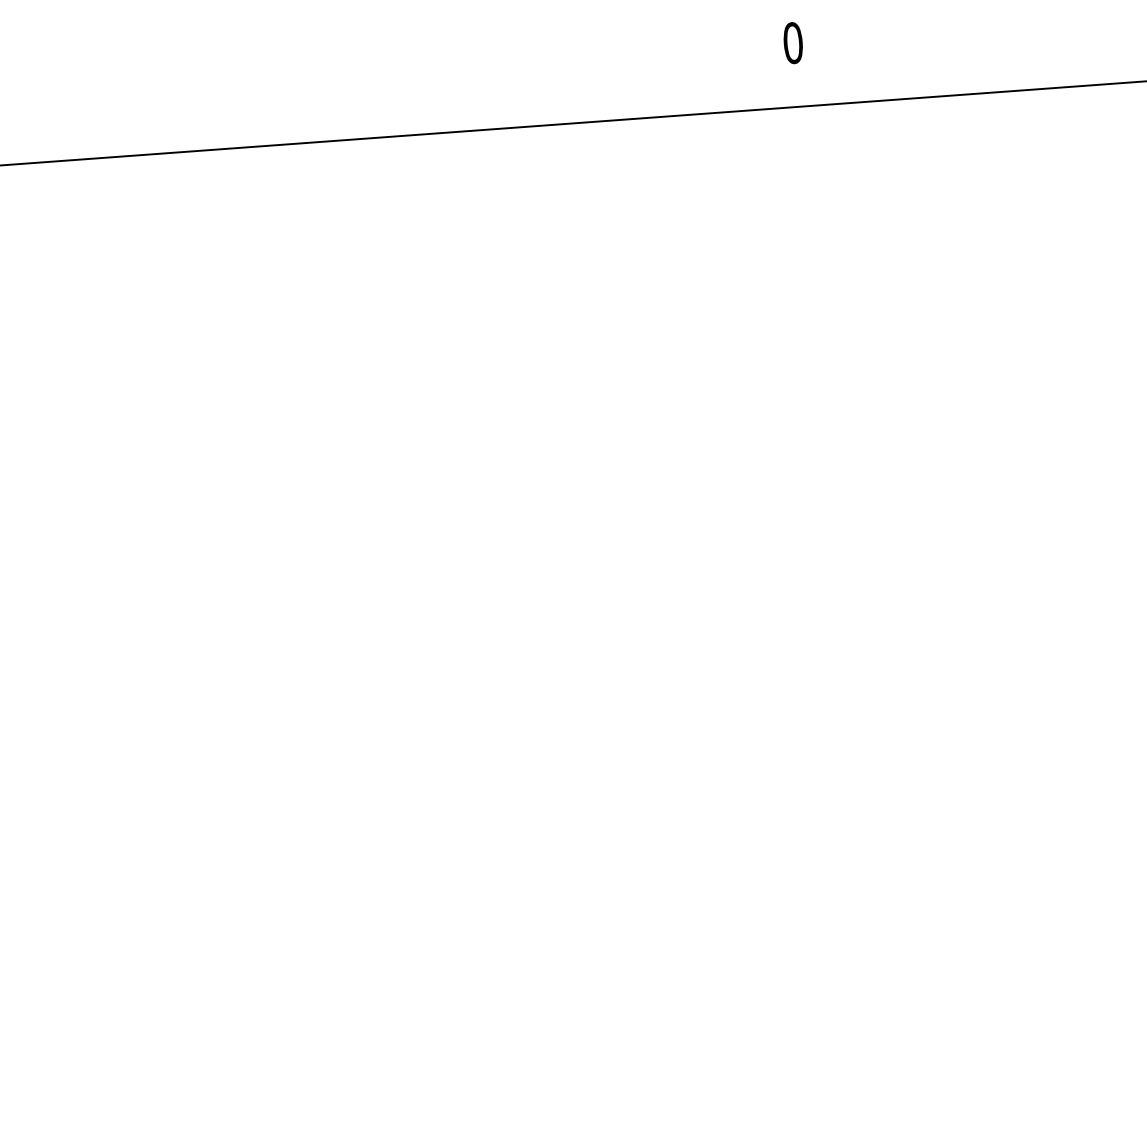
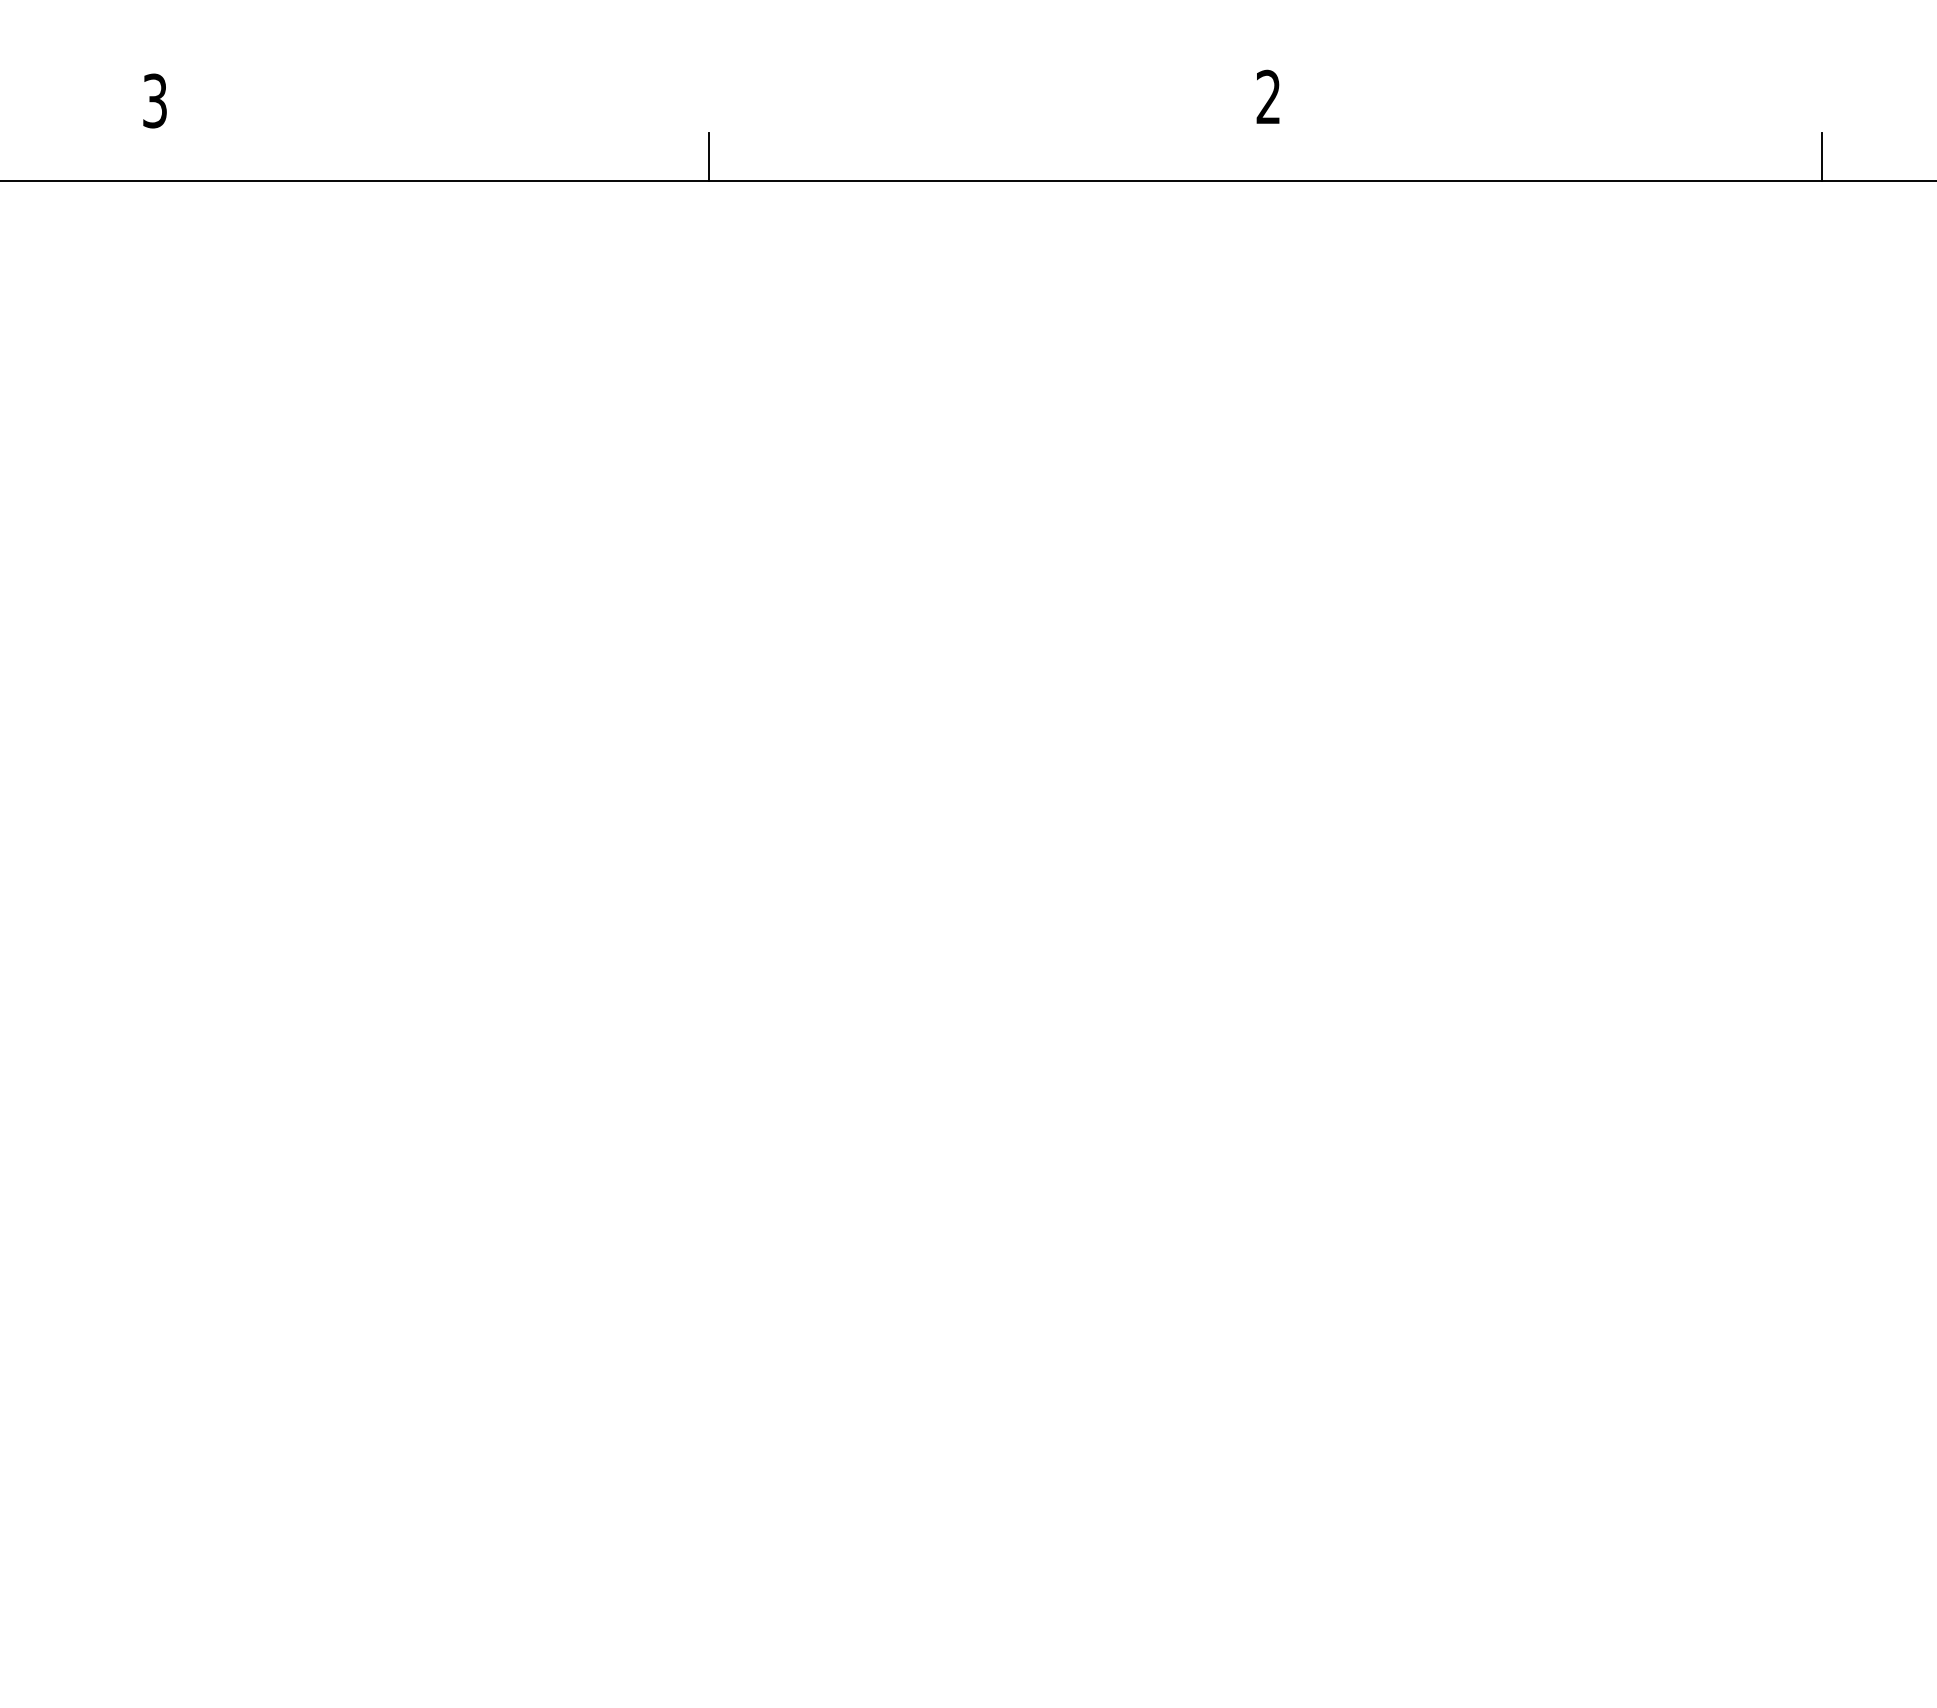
text: (793, 42) -> (1268, 96), 0 -> 2
line: (367, 119) -> (708, 156), added

